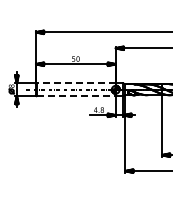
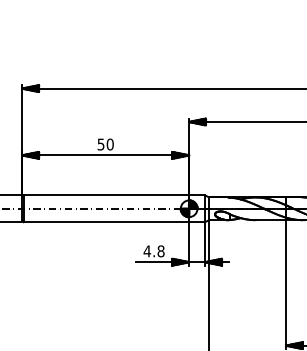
line: (76, 83) -> (106, 195), dashed -> solid
line: (76, 96) -> (106, 222), dashed -> solid

